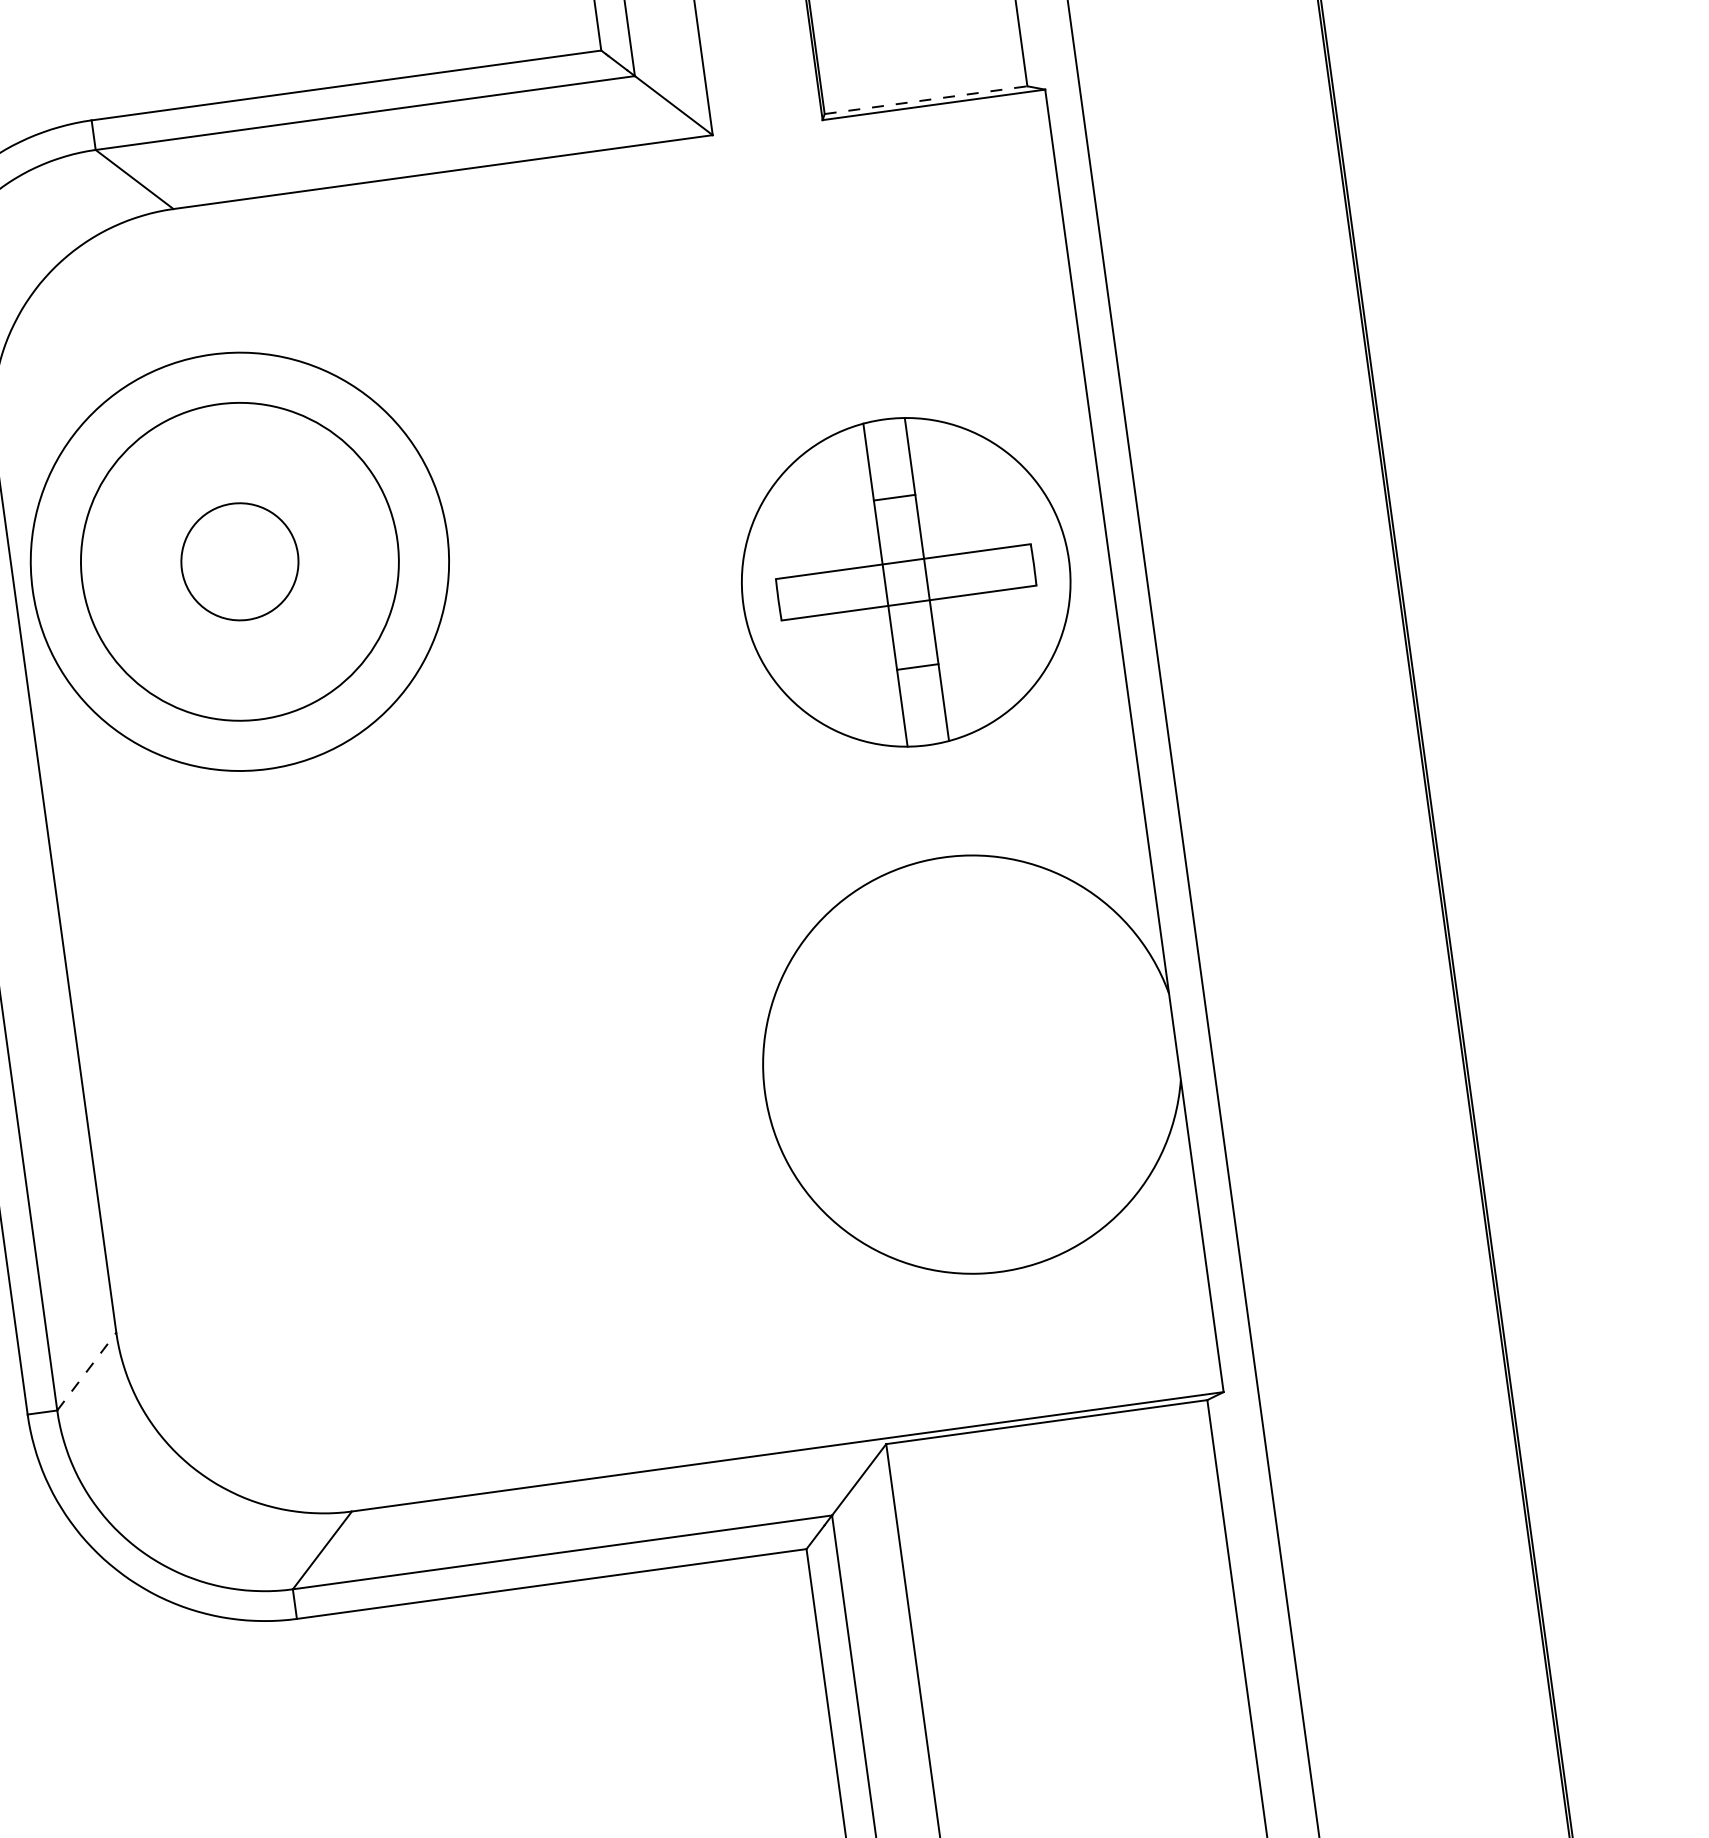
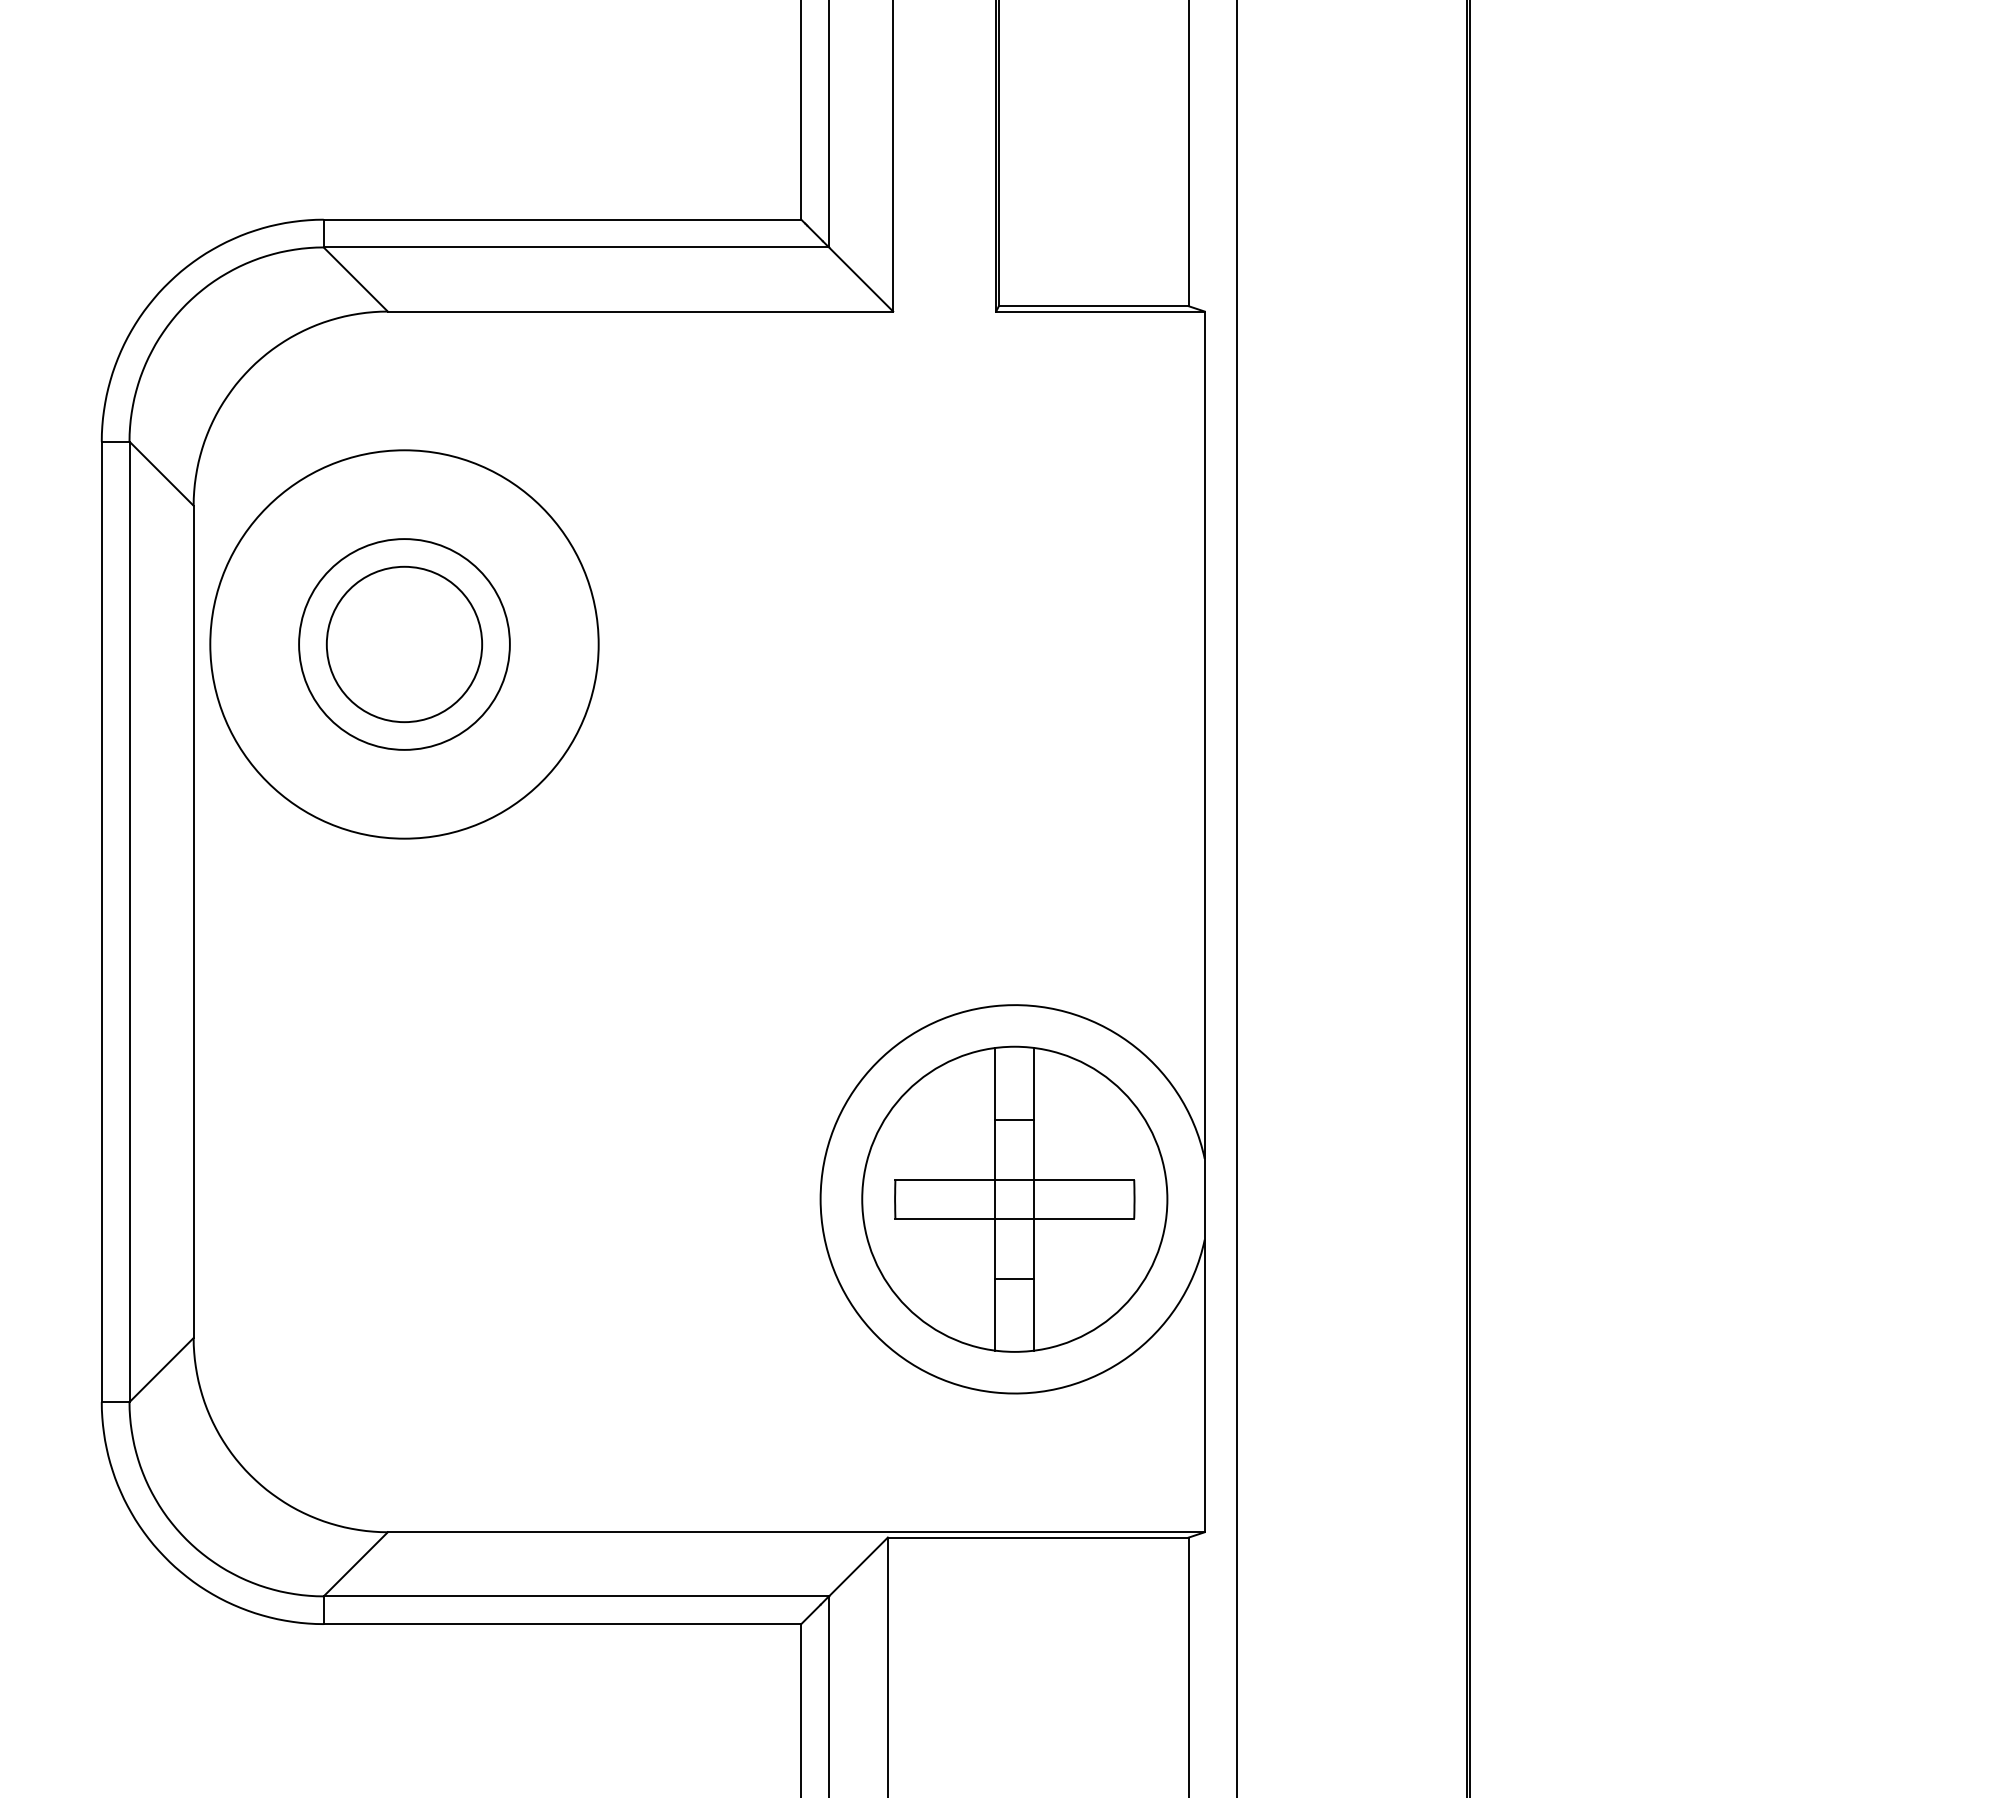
line: (925, 100) -> (1093, 306), dashed -> solid
circle: (239, 561) -> (404, 644), size x0.71
circle: (239, 561) -> (404, 644), size x1.43
part: (905, 581) -> (1014, 1198), moved
line: (86, 1370) -> (161, 1369), dashed -> solid

